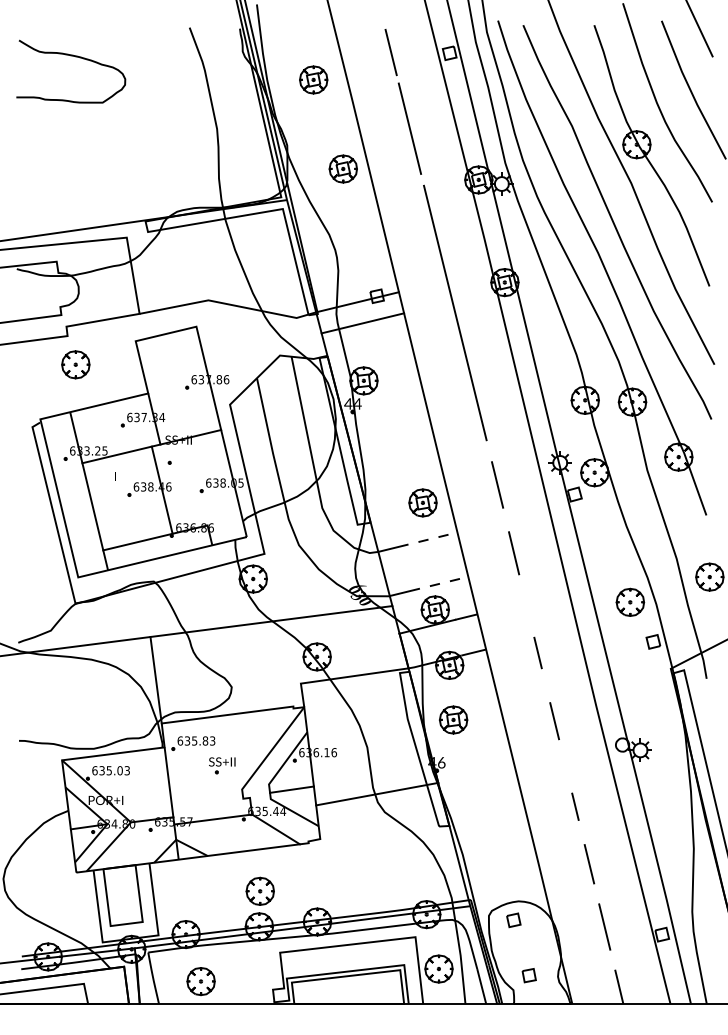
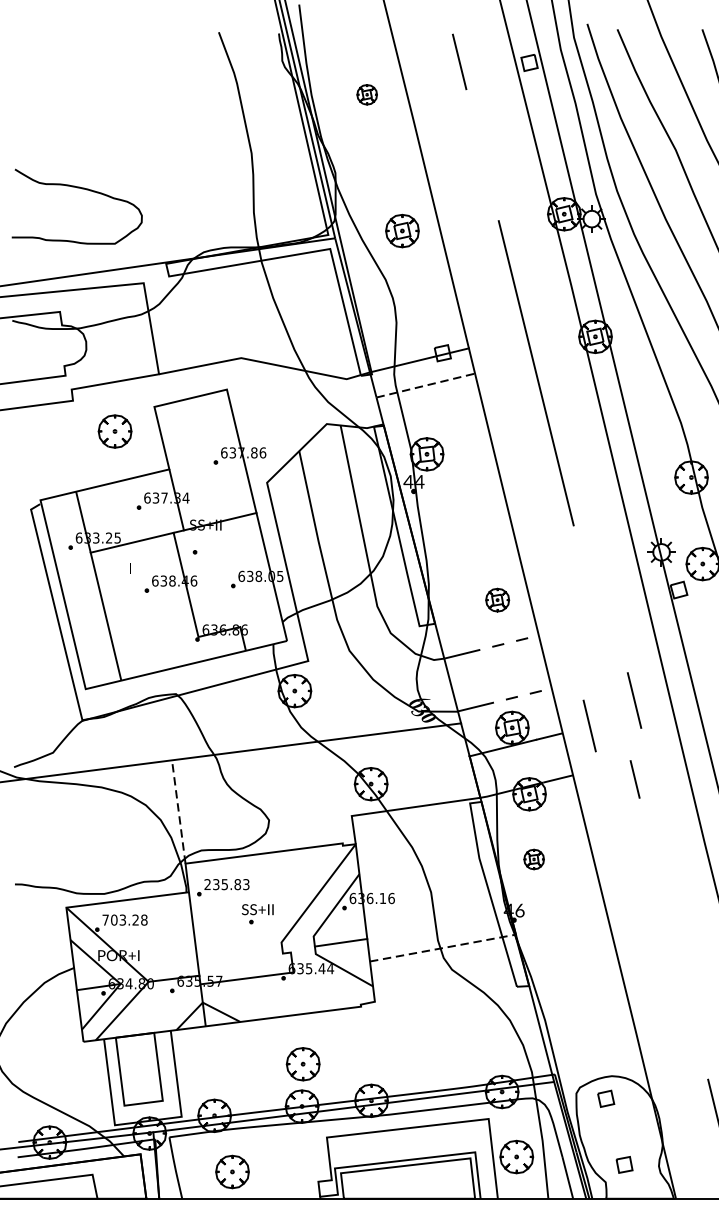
curve: (75, 57) -> (82, 189), moved
part: (313, 79) -> (366, 94), size x0.6
line: (409, 128) -> (481, 152), removed
part: (342, 168) -> (401, 230), moved
line: (363, 323) -> (426, 385), solid -> dashed
part: (75, 364) -> (114, 431), moved
line: (497, 484) -> (634, 699), moved
part: (422, 502) -> (497, 599), size x0.7
line: (137, 541) -> (156, 646), removed
line: (514, 553) -> (590, 726), moved
line: (156, 680) -> (179, 812), solid -> dashed
part: (453, 719) -> (534, 858), size x0.6
line: (554, 721) -> (654, 861), removed
text: (180, 740) -> (207, 883), 635.83 -> 235.83
text: (111, 770) -> (125, 919), 635.03 -> 703.28
line: (377, 794) -> (443, 948), solid -> dashed
line: (575, 806) -> (679, 962), removed
line: (275, 829) -> (321, 990), removed
line: (589, 864) -> (696, 1032), removed

